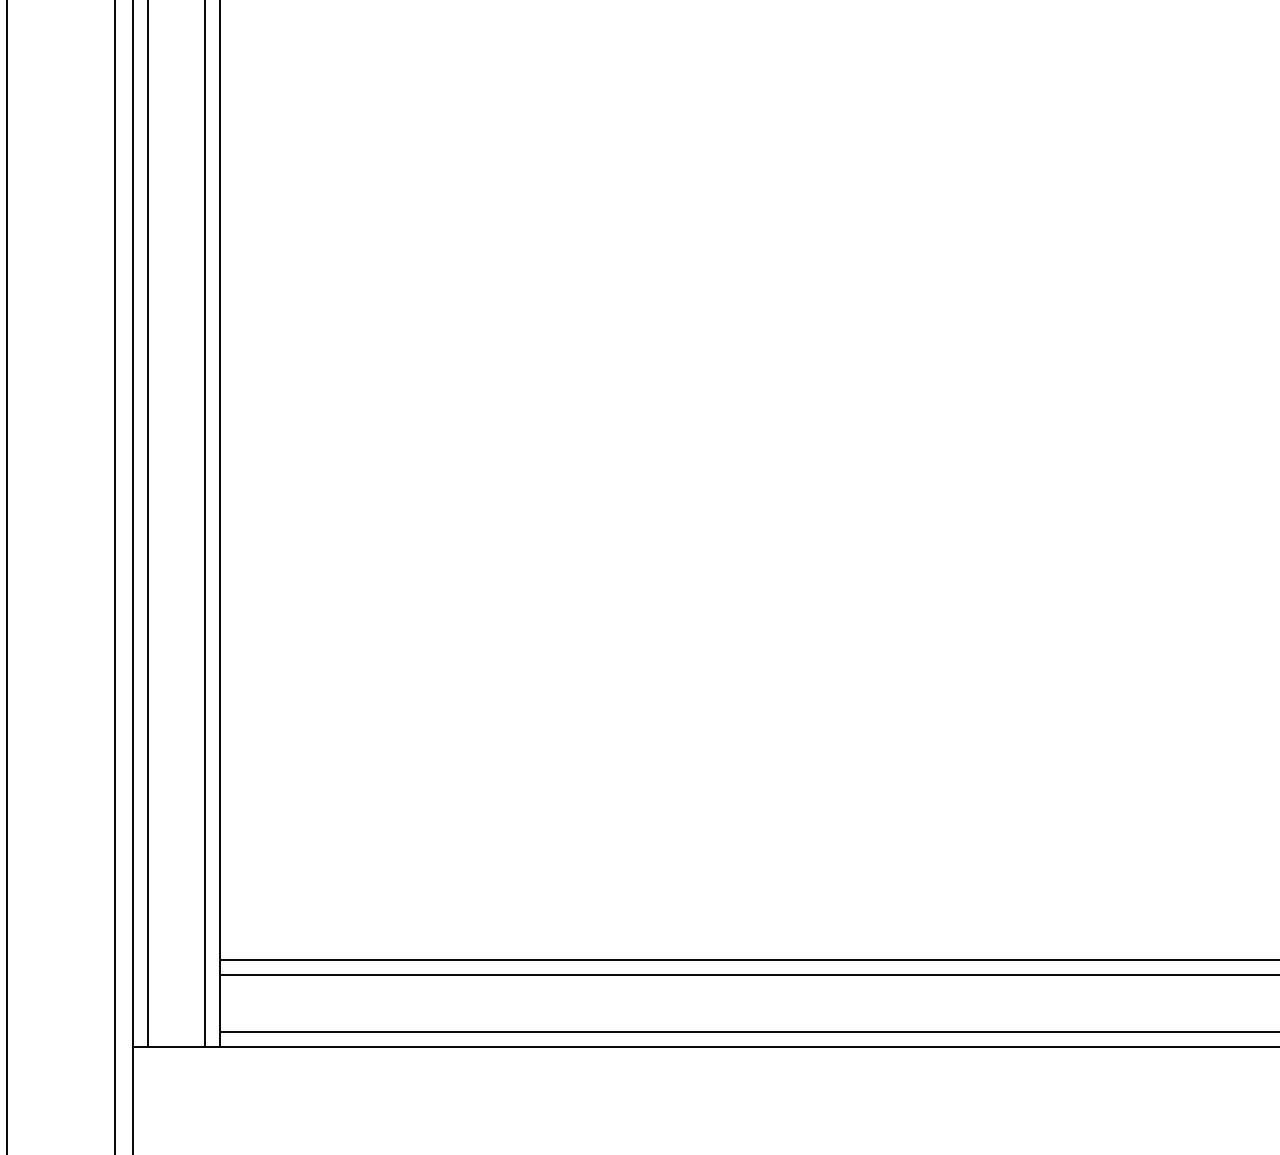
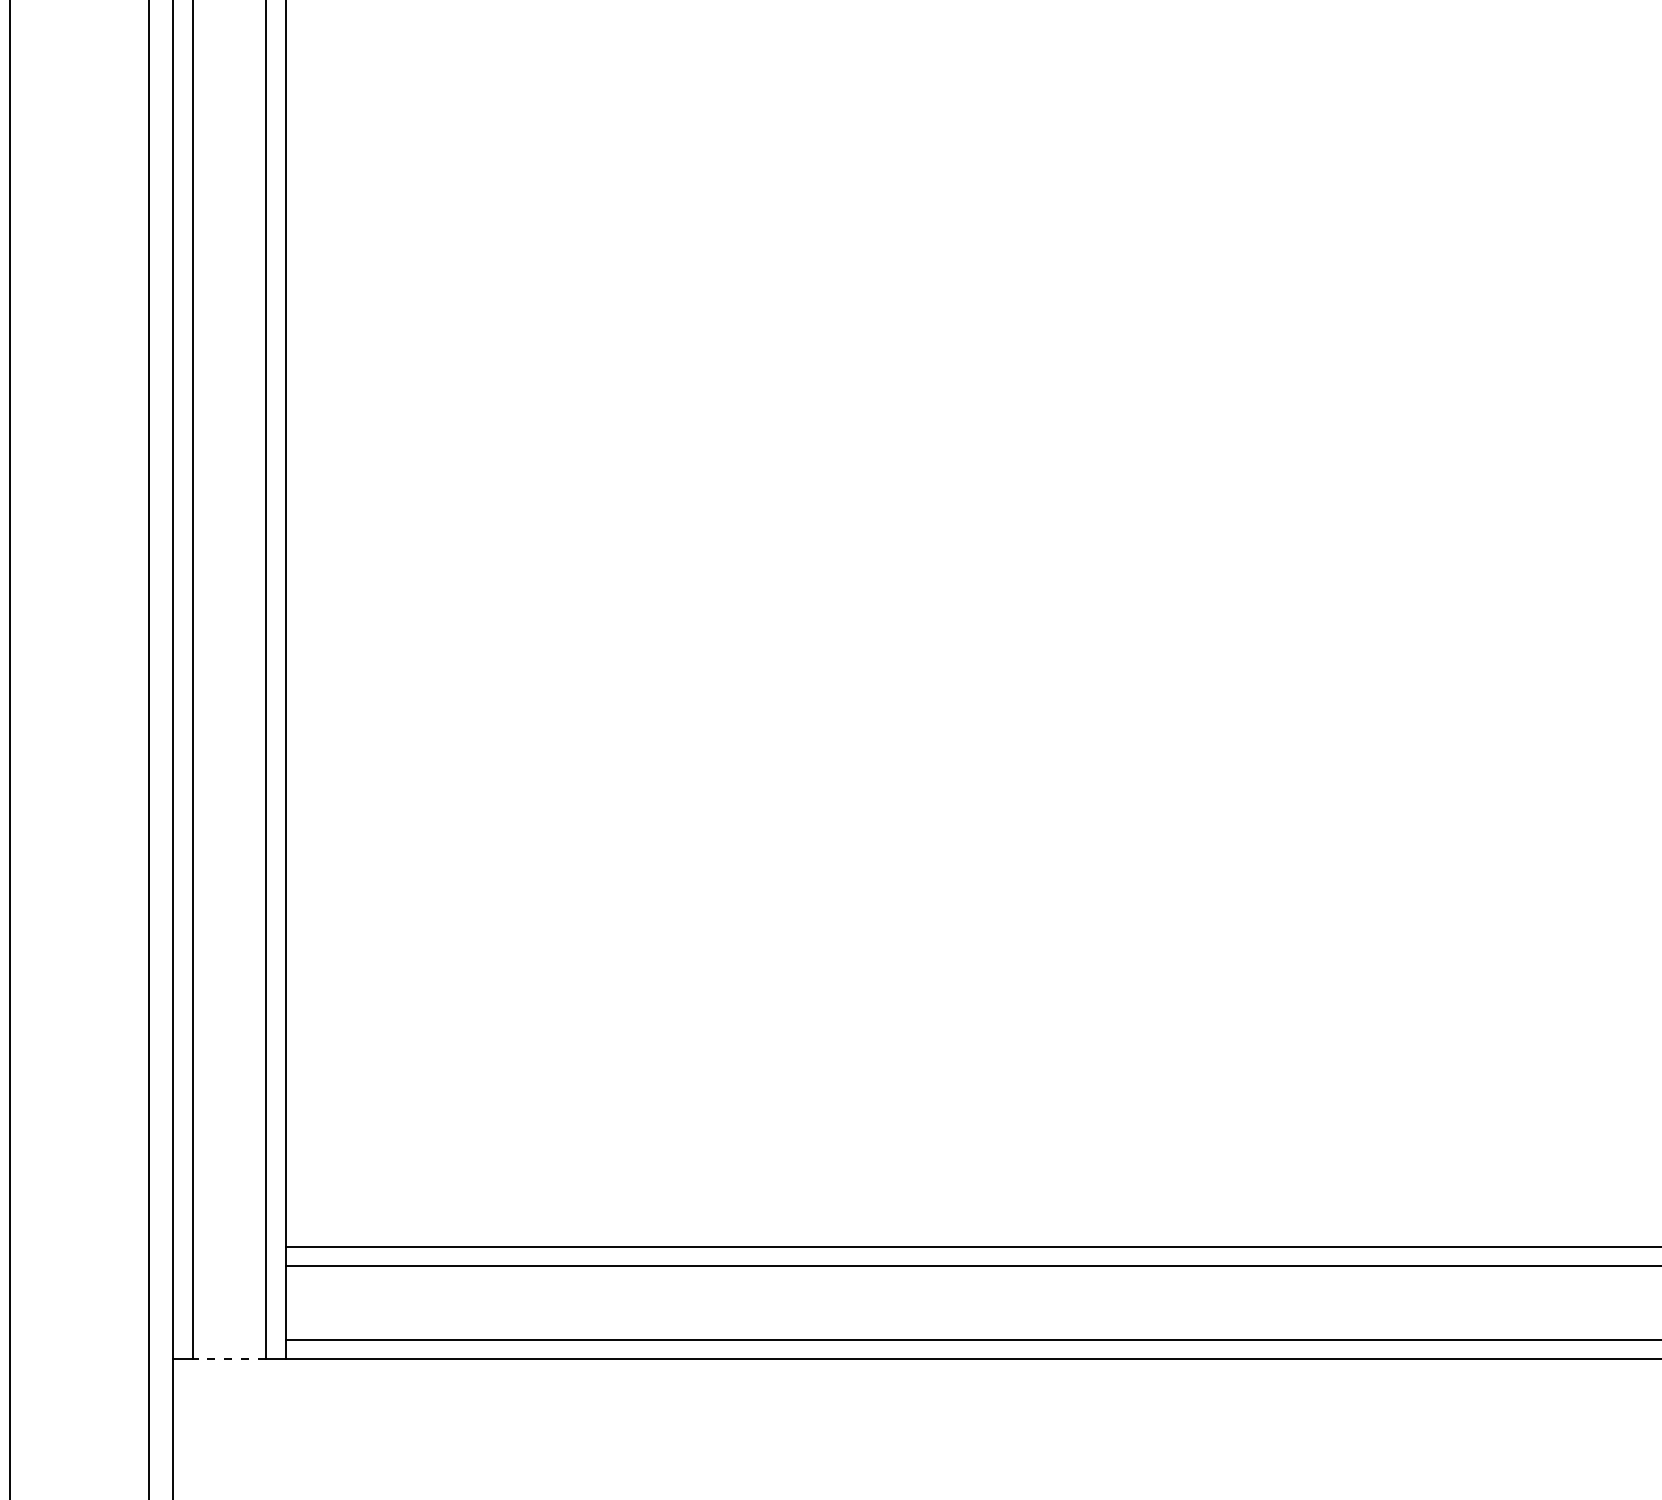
line: (176, 1046) -> (229, 1359), solid -> dashed

